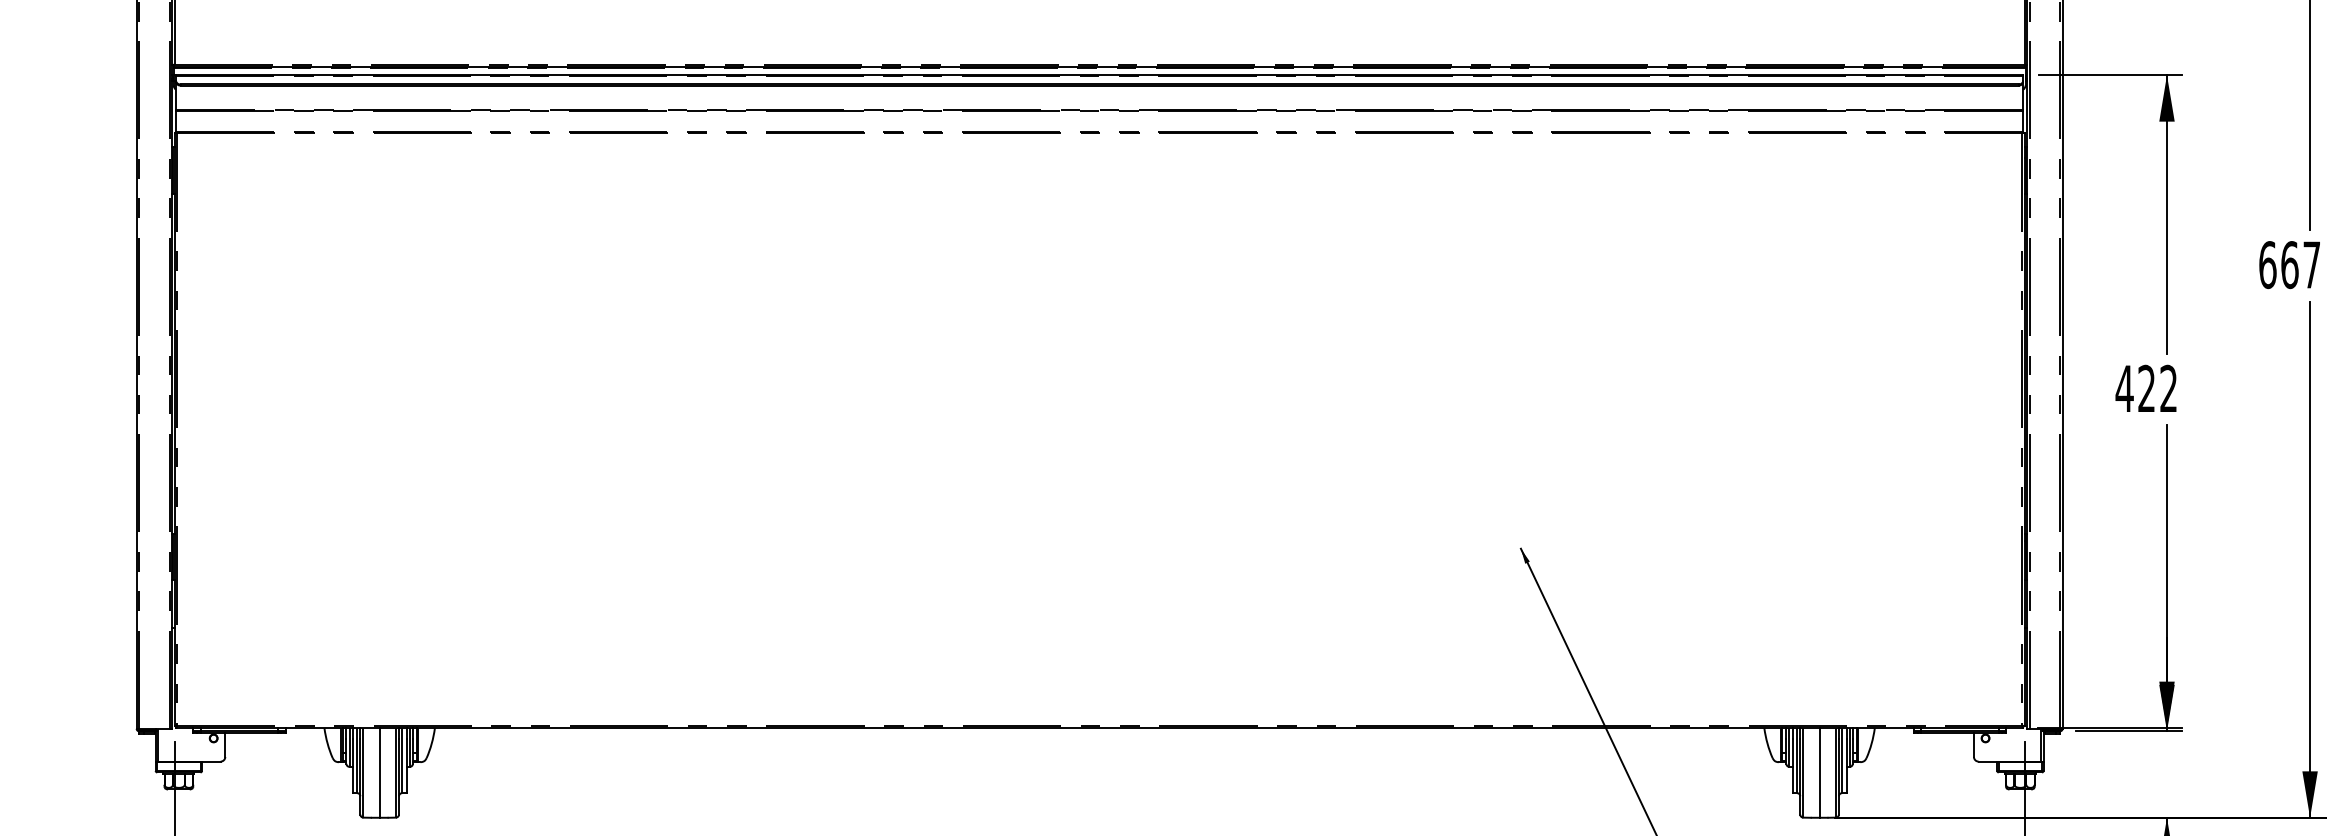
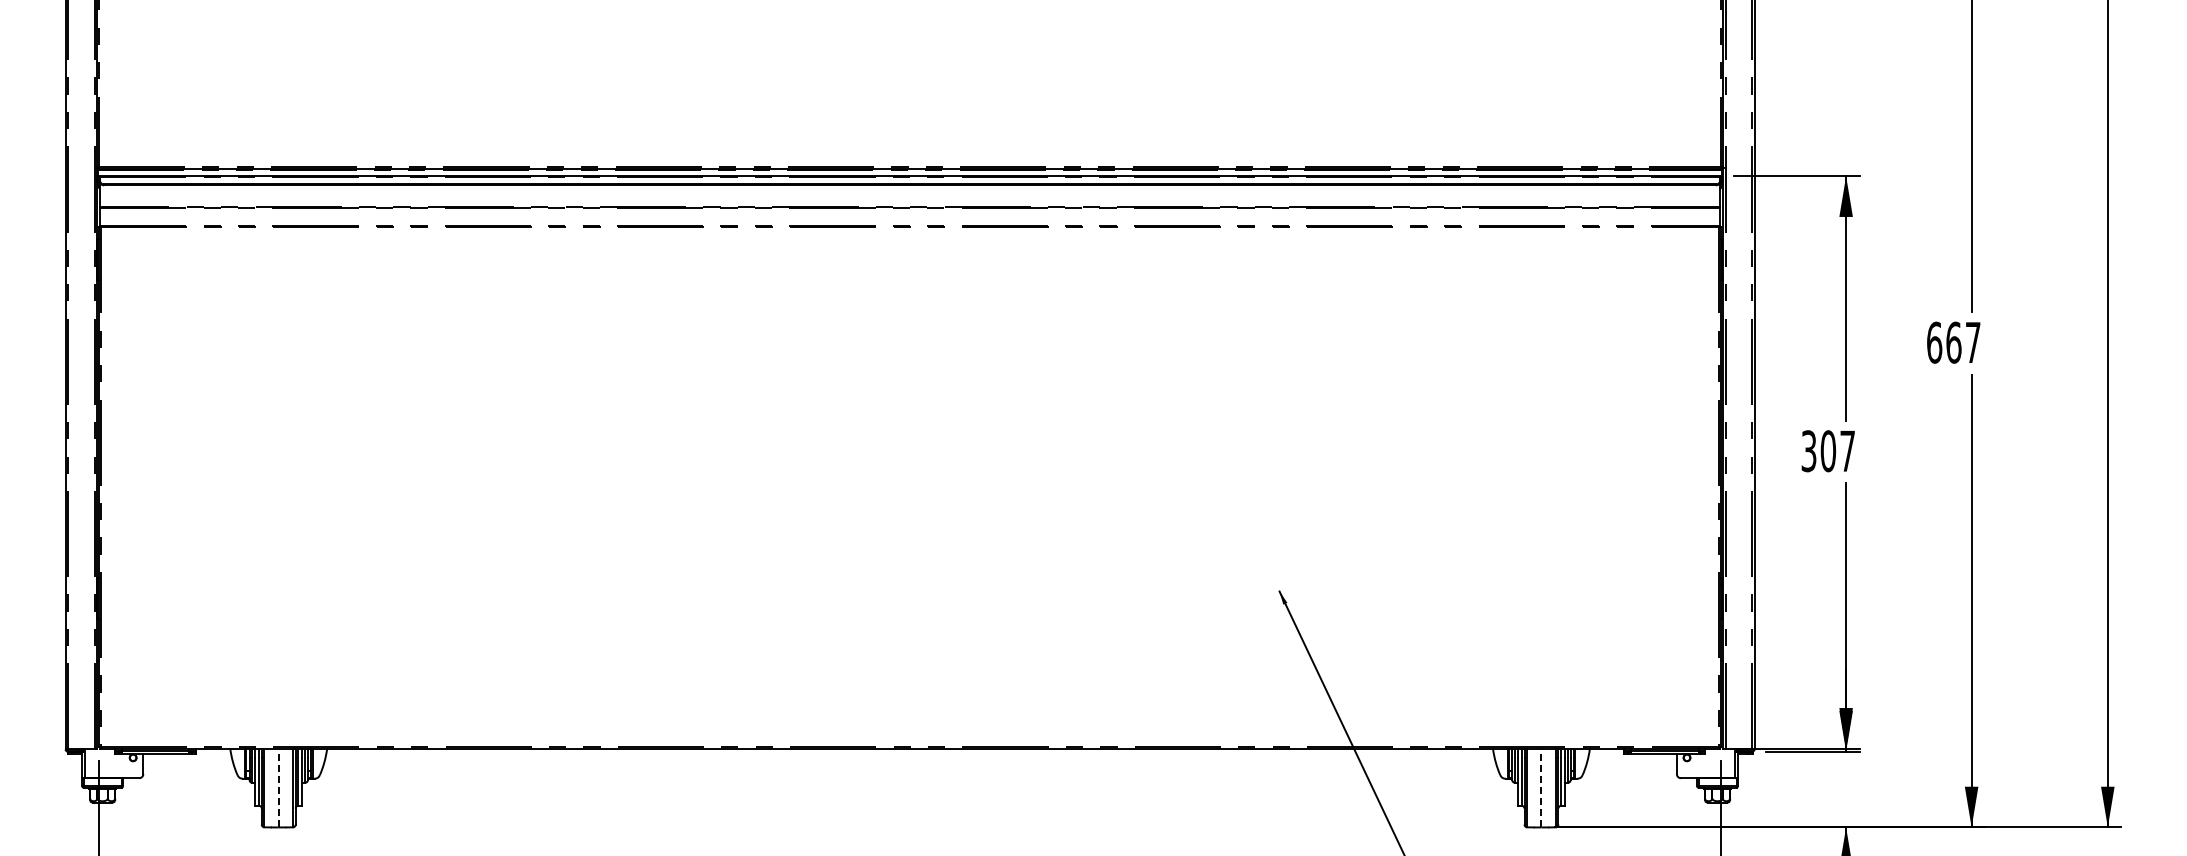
text: (2145, 389) -> (1827, 451), 422 -> 307
line: (379, 772) -> (278, 787), solid -> dashed
line: (1819, 772) -> (1541, 787), solid -> dashed

